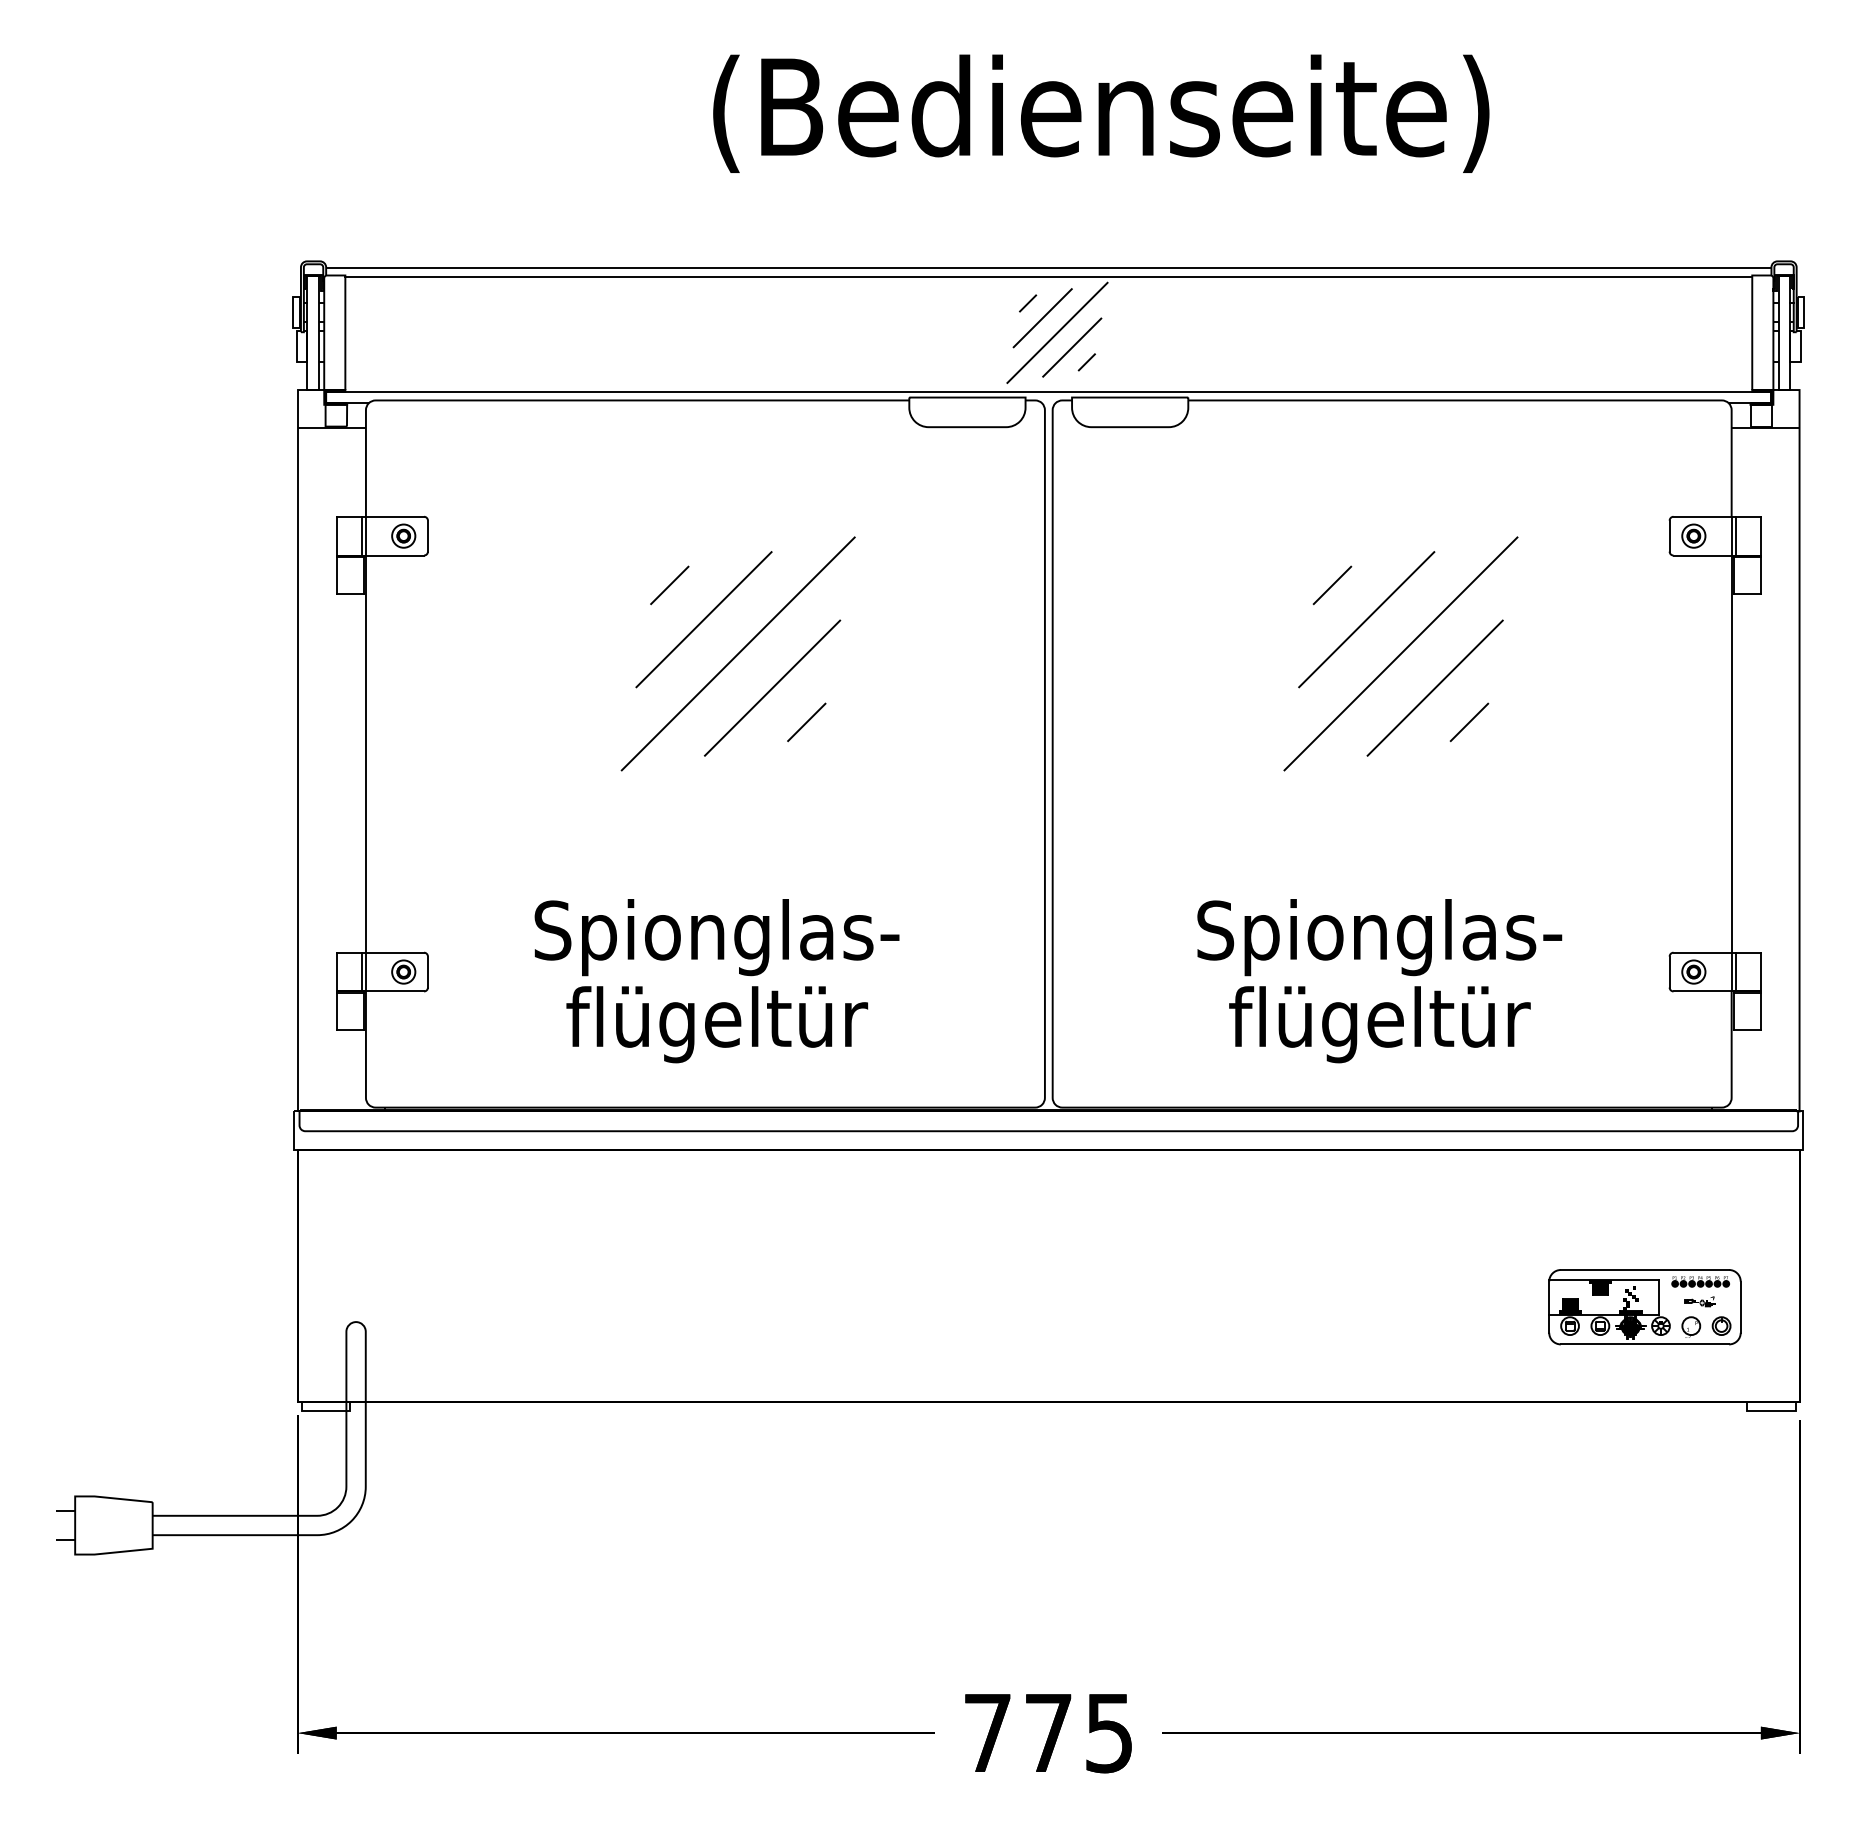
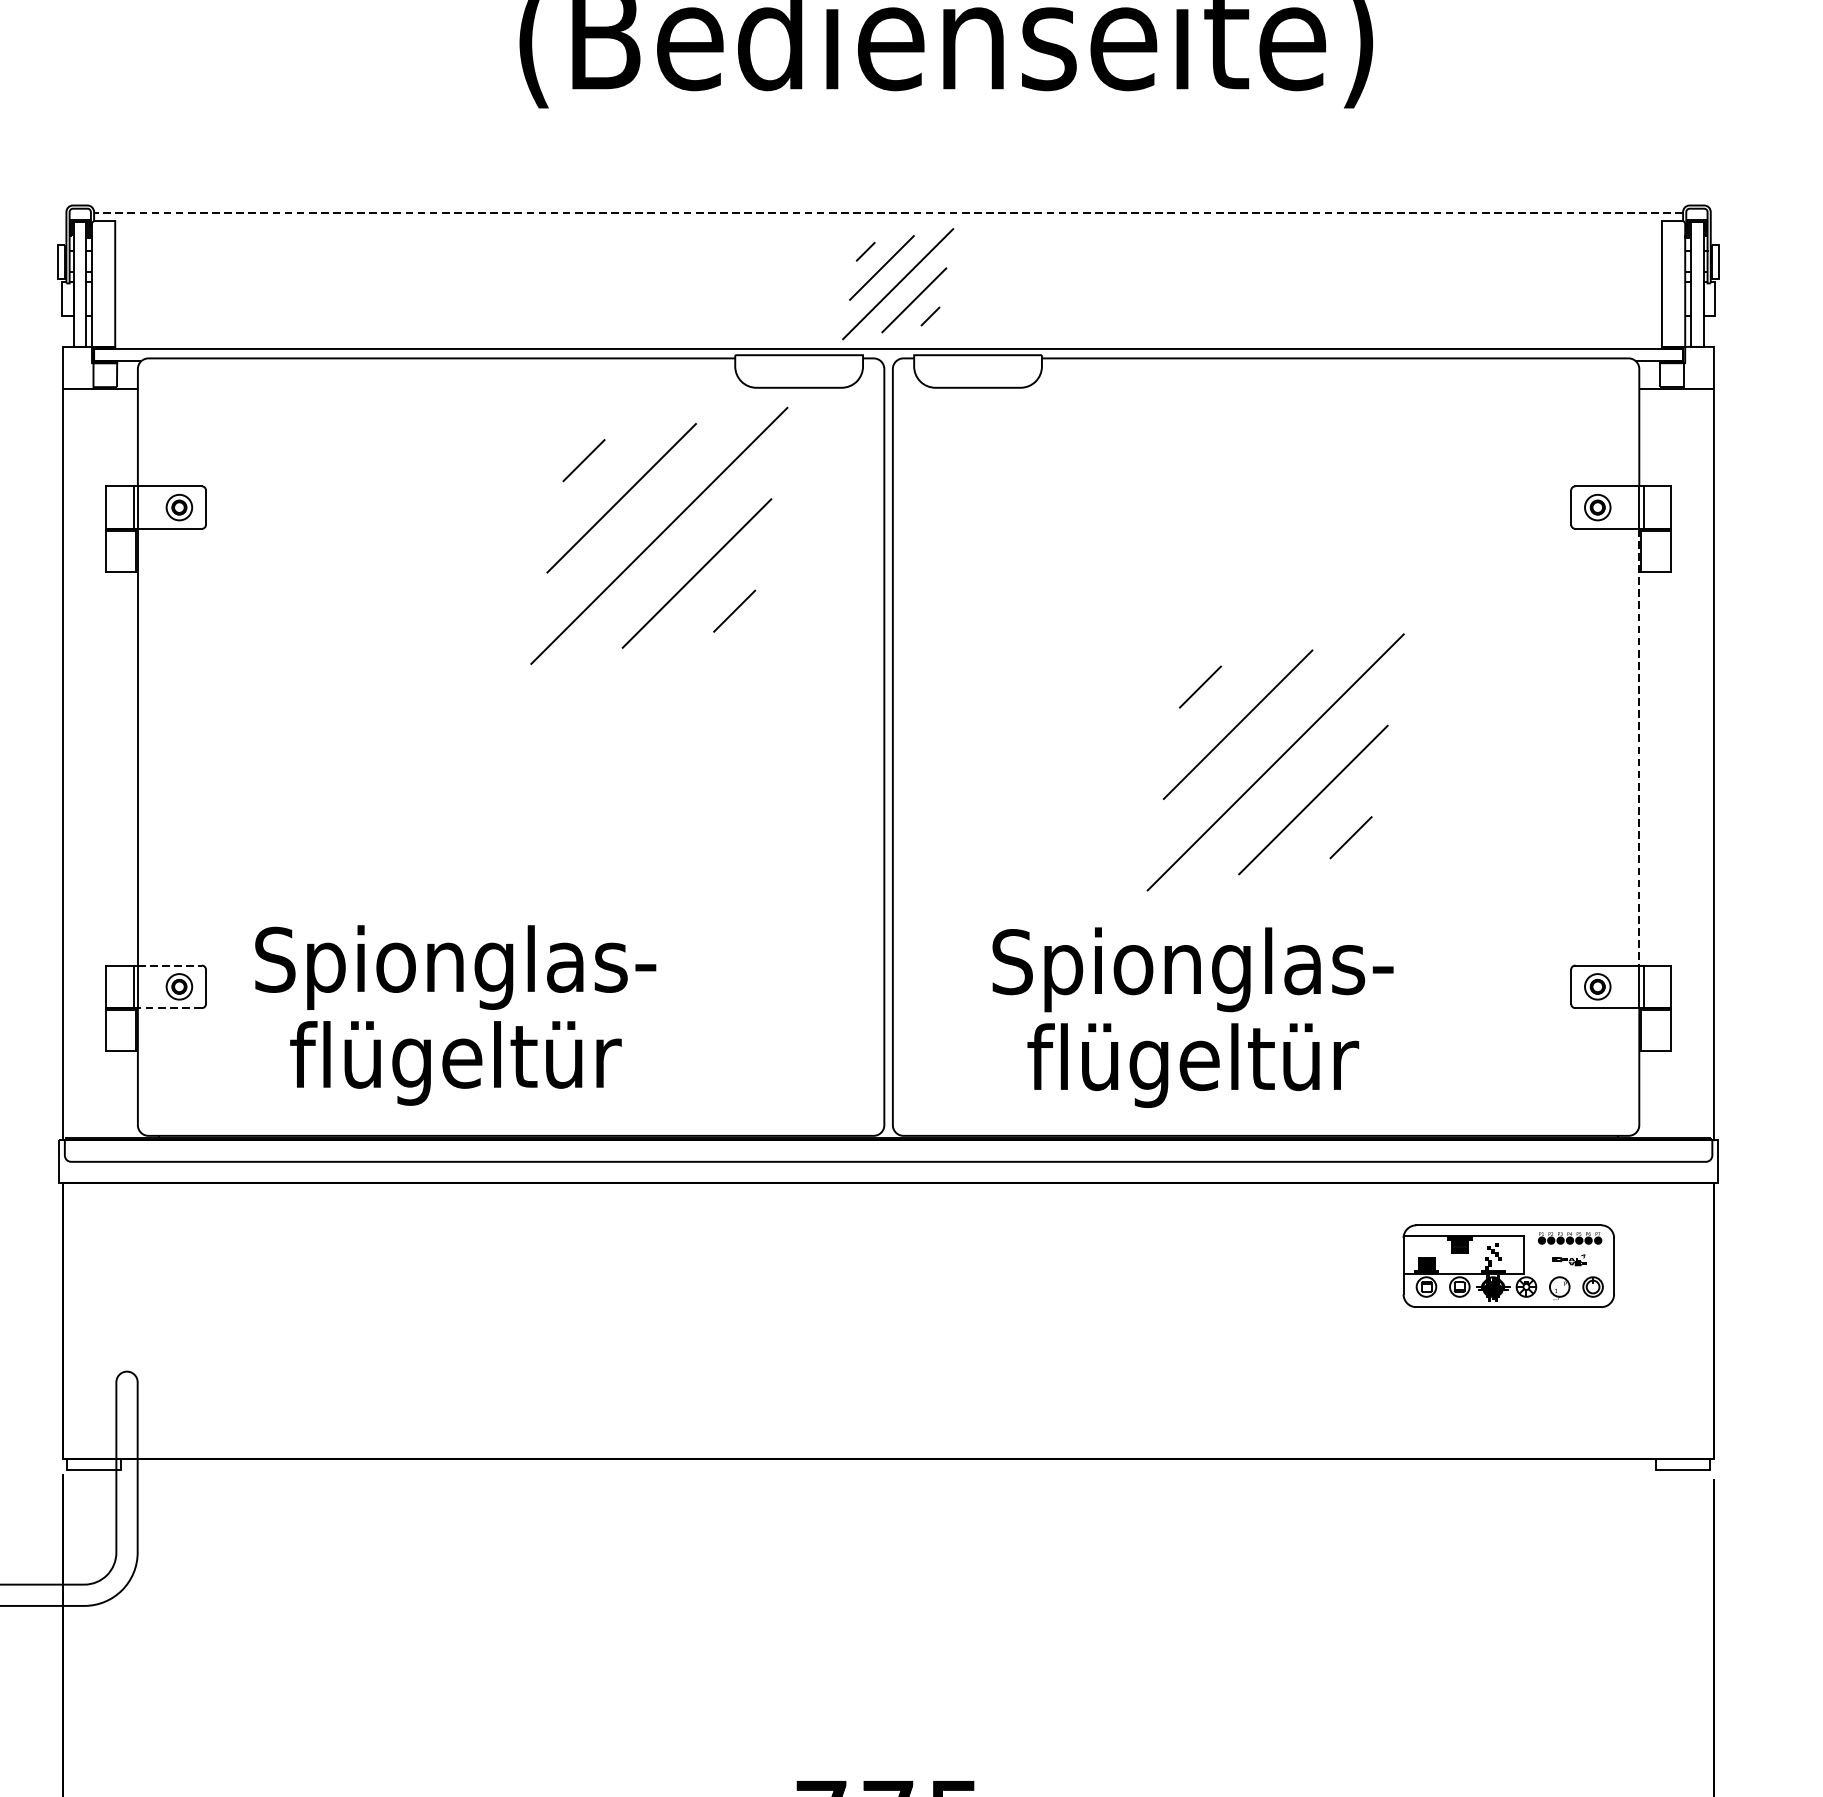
line: (1048, 268) -> (888, 213), solid -> dashed
line: (1048, 277) -> (888, 223), removed
part: (737, 653) -> (658, 535), moved
part: (1400, 653) -> (1275, 761), moved
line: (1731, 754) -> (1639, 747), solid -> dashed
line: (395, 952) -> (170, 965), solid -> dashed
text: (716, 981) -> (455, 1015), moved
text: (1379, 981) -> (1192, 1018), moved
line: (394, 991) -> (169, 1008), solid -> dashed
part: (1644, 1307) -> (1508, 1266), moved

